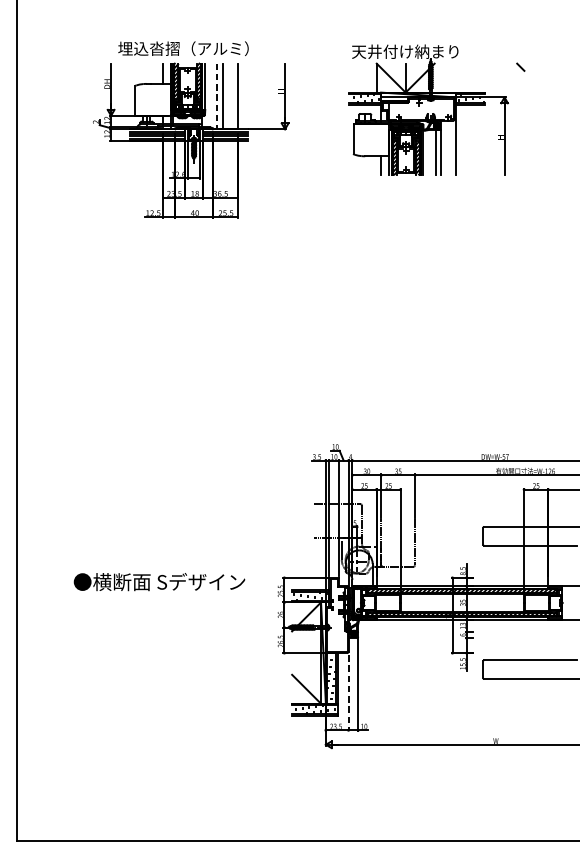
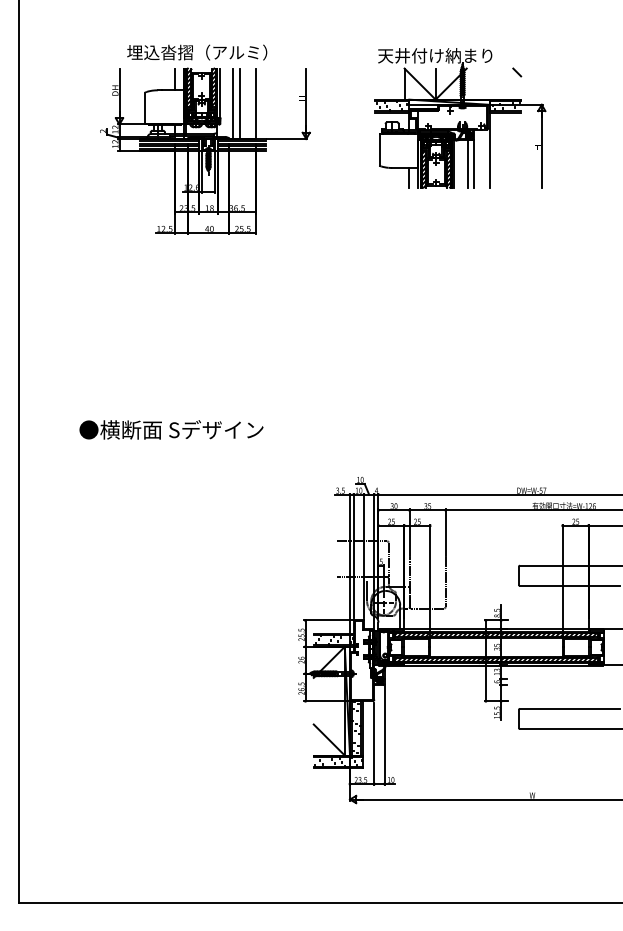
line: (521, 67) -> (517, 72), moved
line: (217, 97) -> (233, 104), dashed -> solid
text: (159, 581) -> (171, 429), moved
line: (348, 693) -> (374, 744), dashed -> solid

